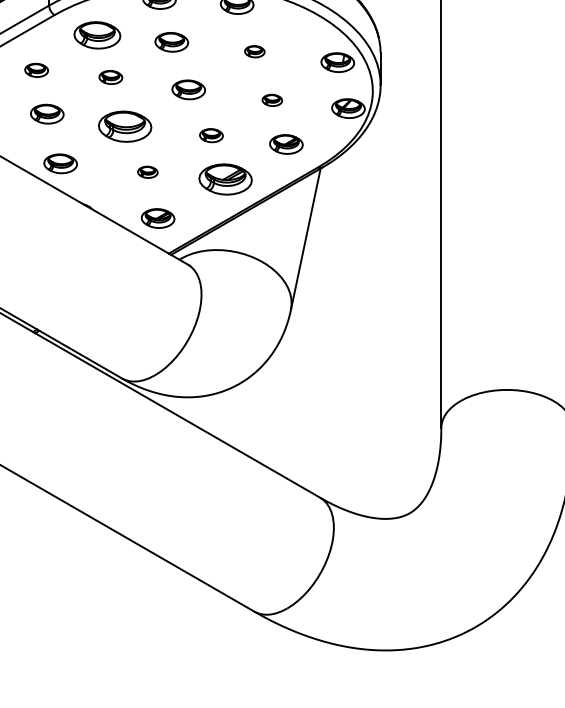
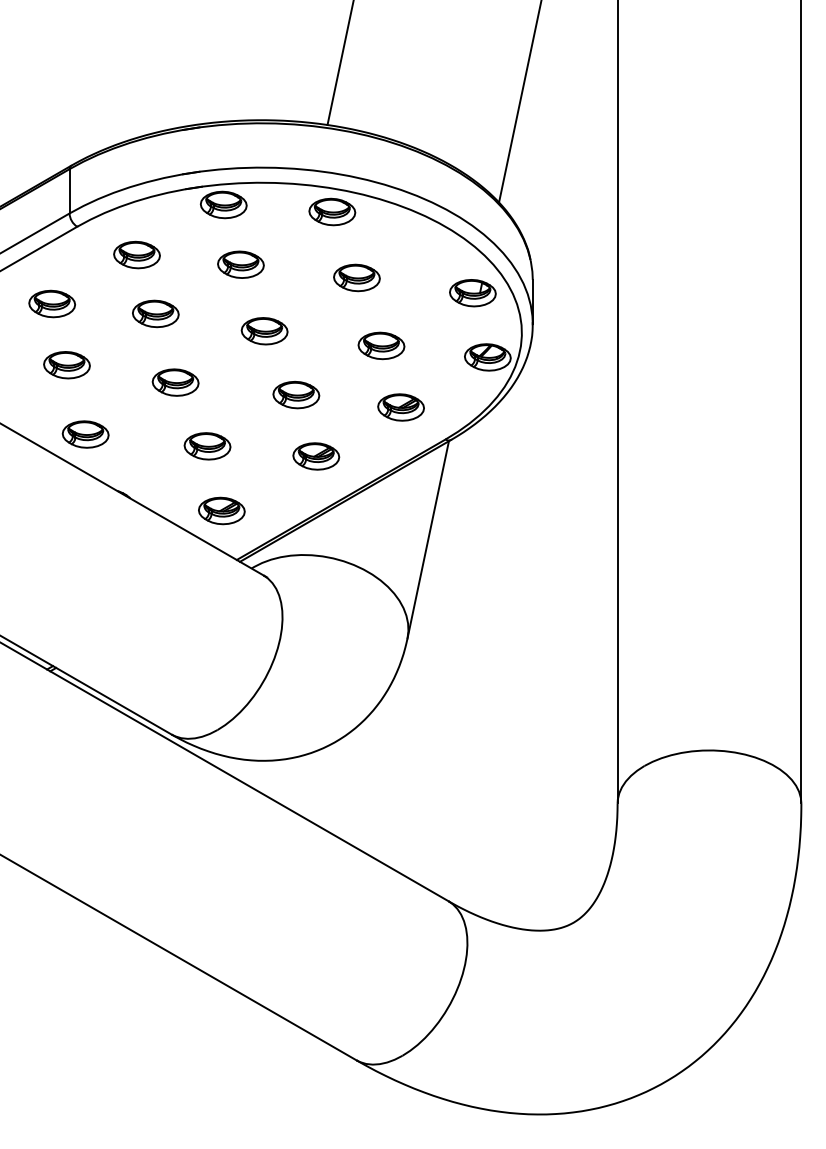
part: (97, 34) -> (136, 254), size x0.71
part: (254, 51) -> (356, 277), size x1.67
part: (36, 70) -> (51, 303), size x1.43
part: (110, 77) -> (155, 313), size x1.43
part: (272, 100) -> (381, 345), size x1.67
part: (124, 126) -> (175, 382), size x0.62
part: (211, 135) -> (296, 395), size x1.43
part: (147, 172) -> (207, 446), size x1.67
part: (225, 179) -> (316, 456), size x0.62

